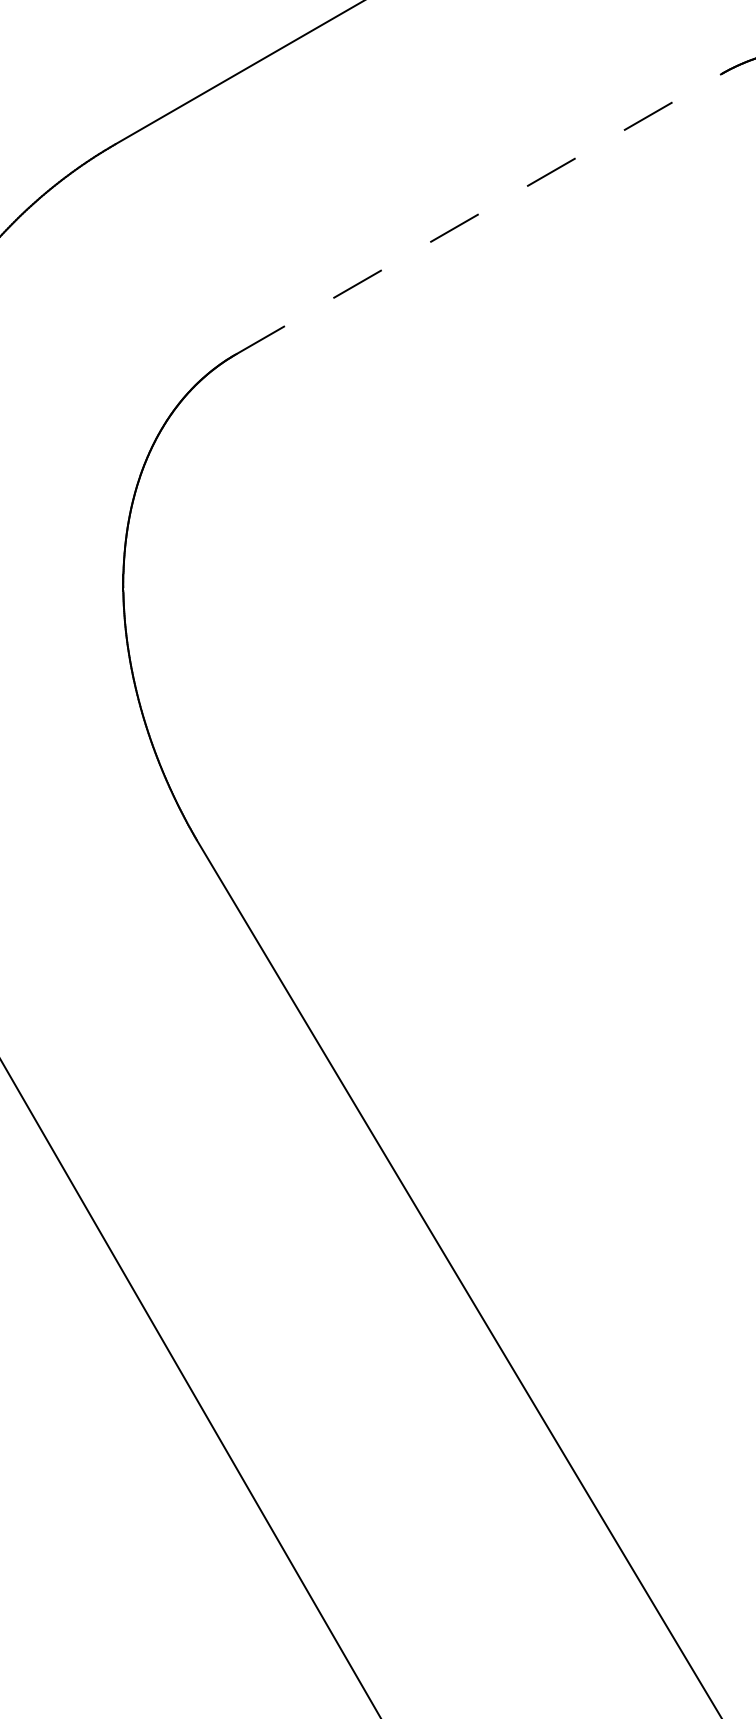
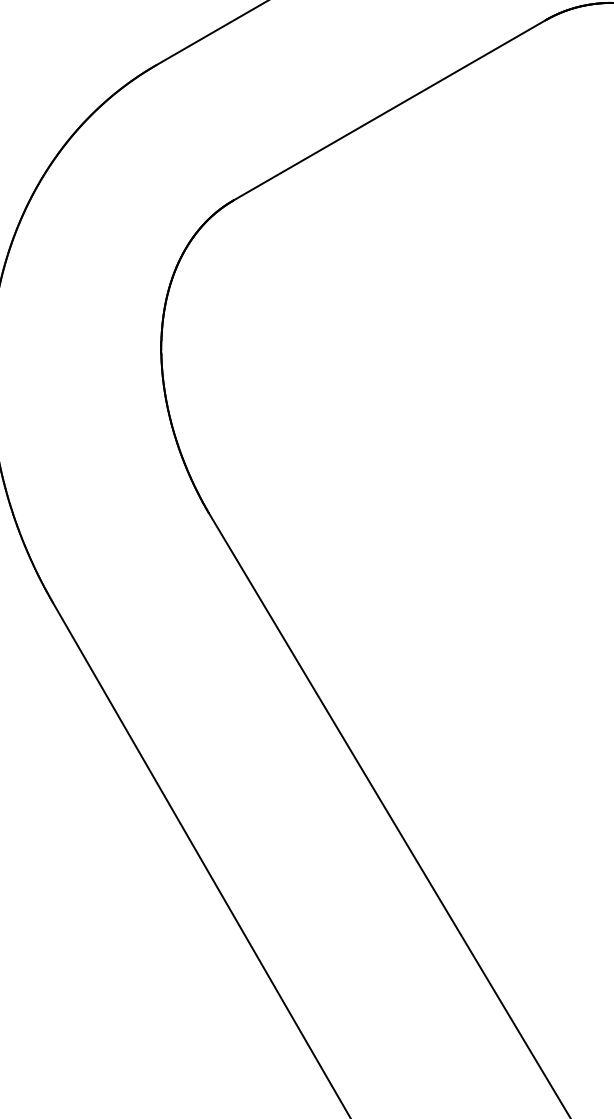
line: (478, 214) -> (389, 110), dashed -> solid

